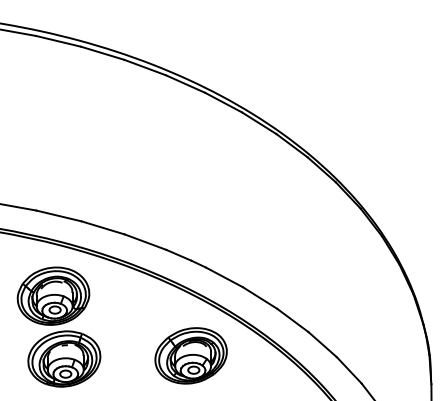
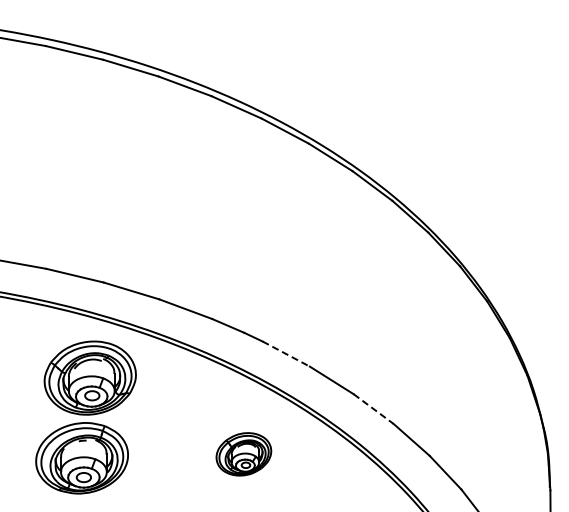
line: (224, 277) -> (286, 354), solid -> dashed
part: (52, 295) -> (89, 377), moved
line: (292, 320) -> (373, 409), solid -> dashed
part: (190, 356) -> (243, 454), size x0.6

